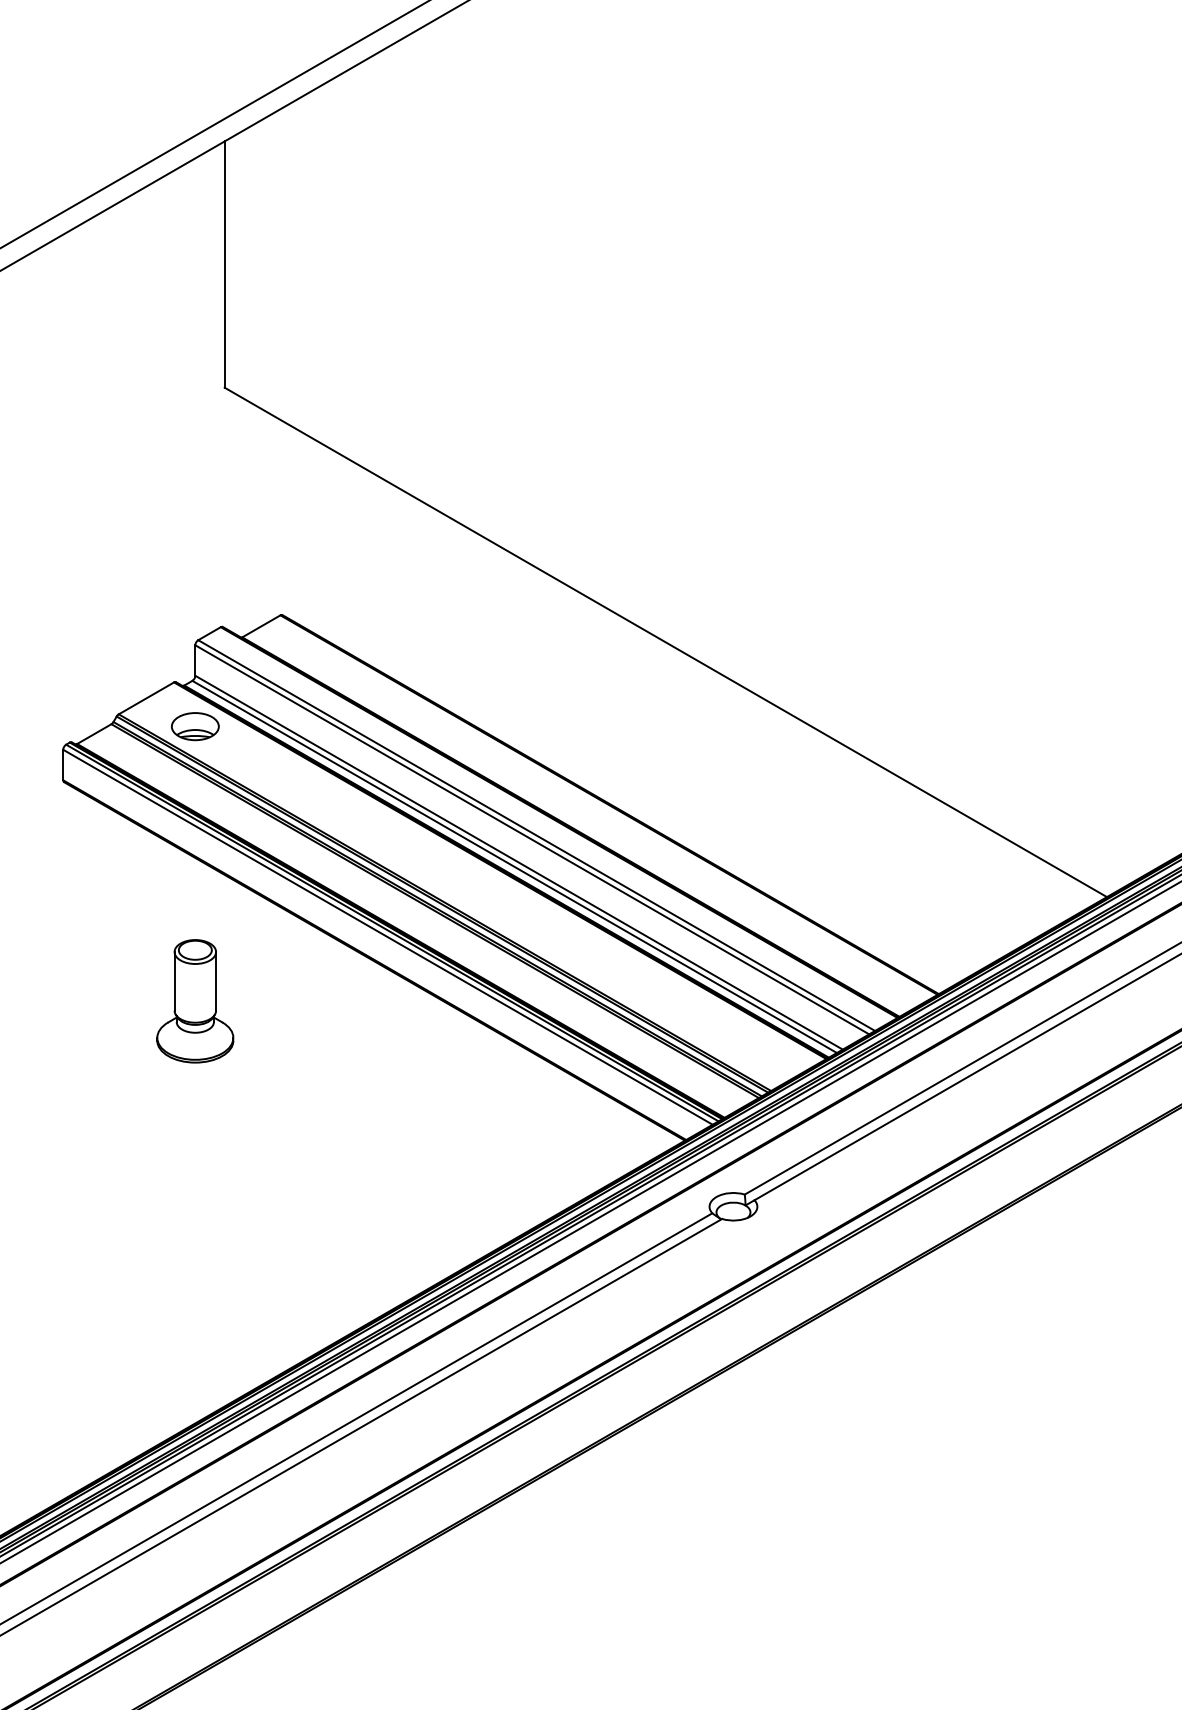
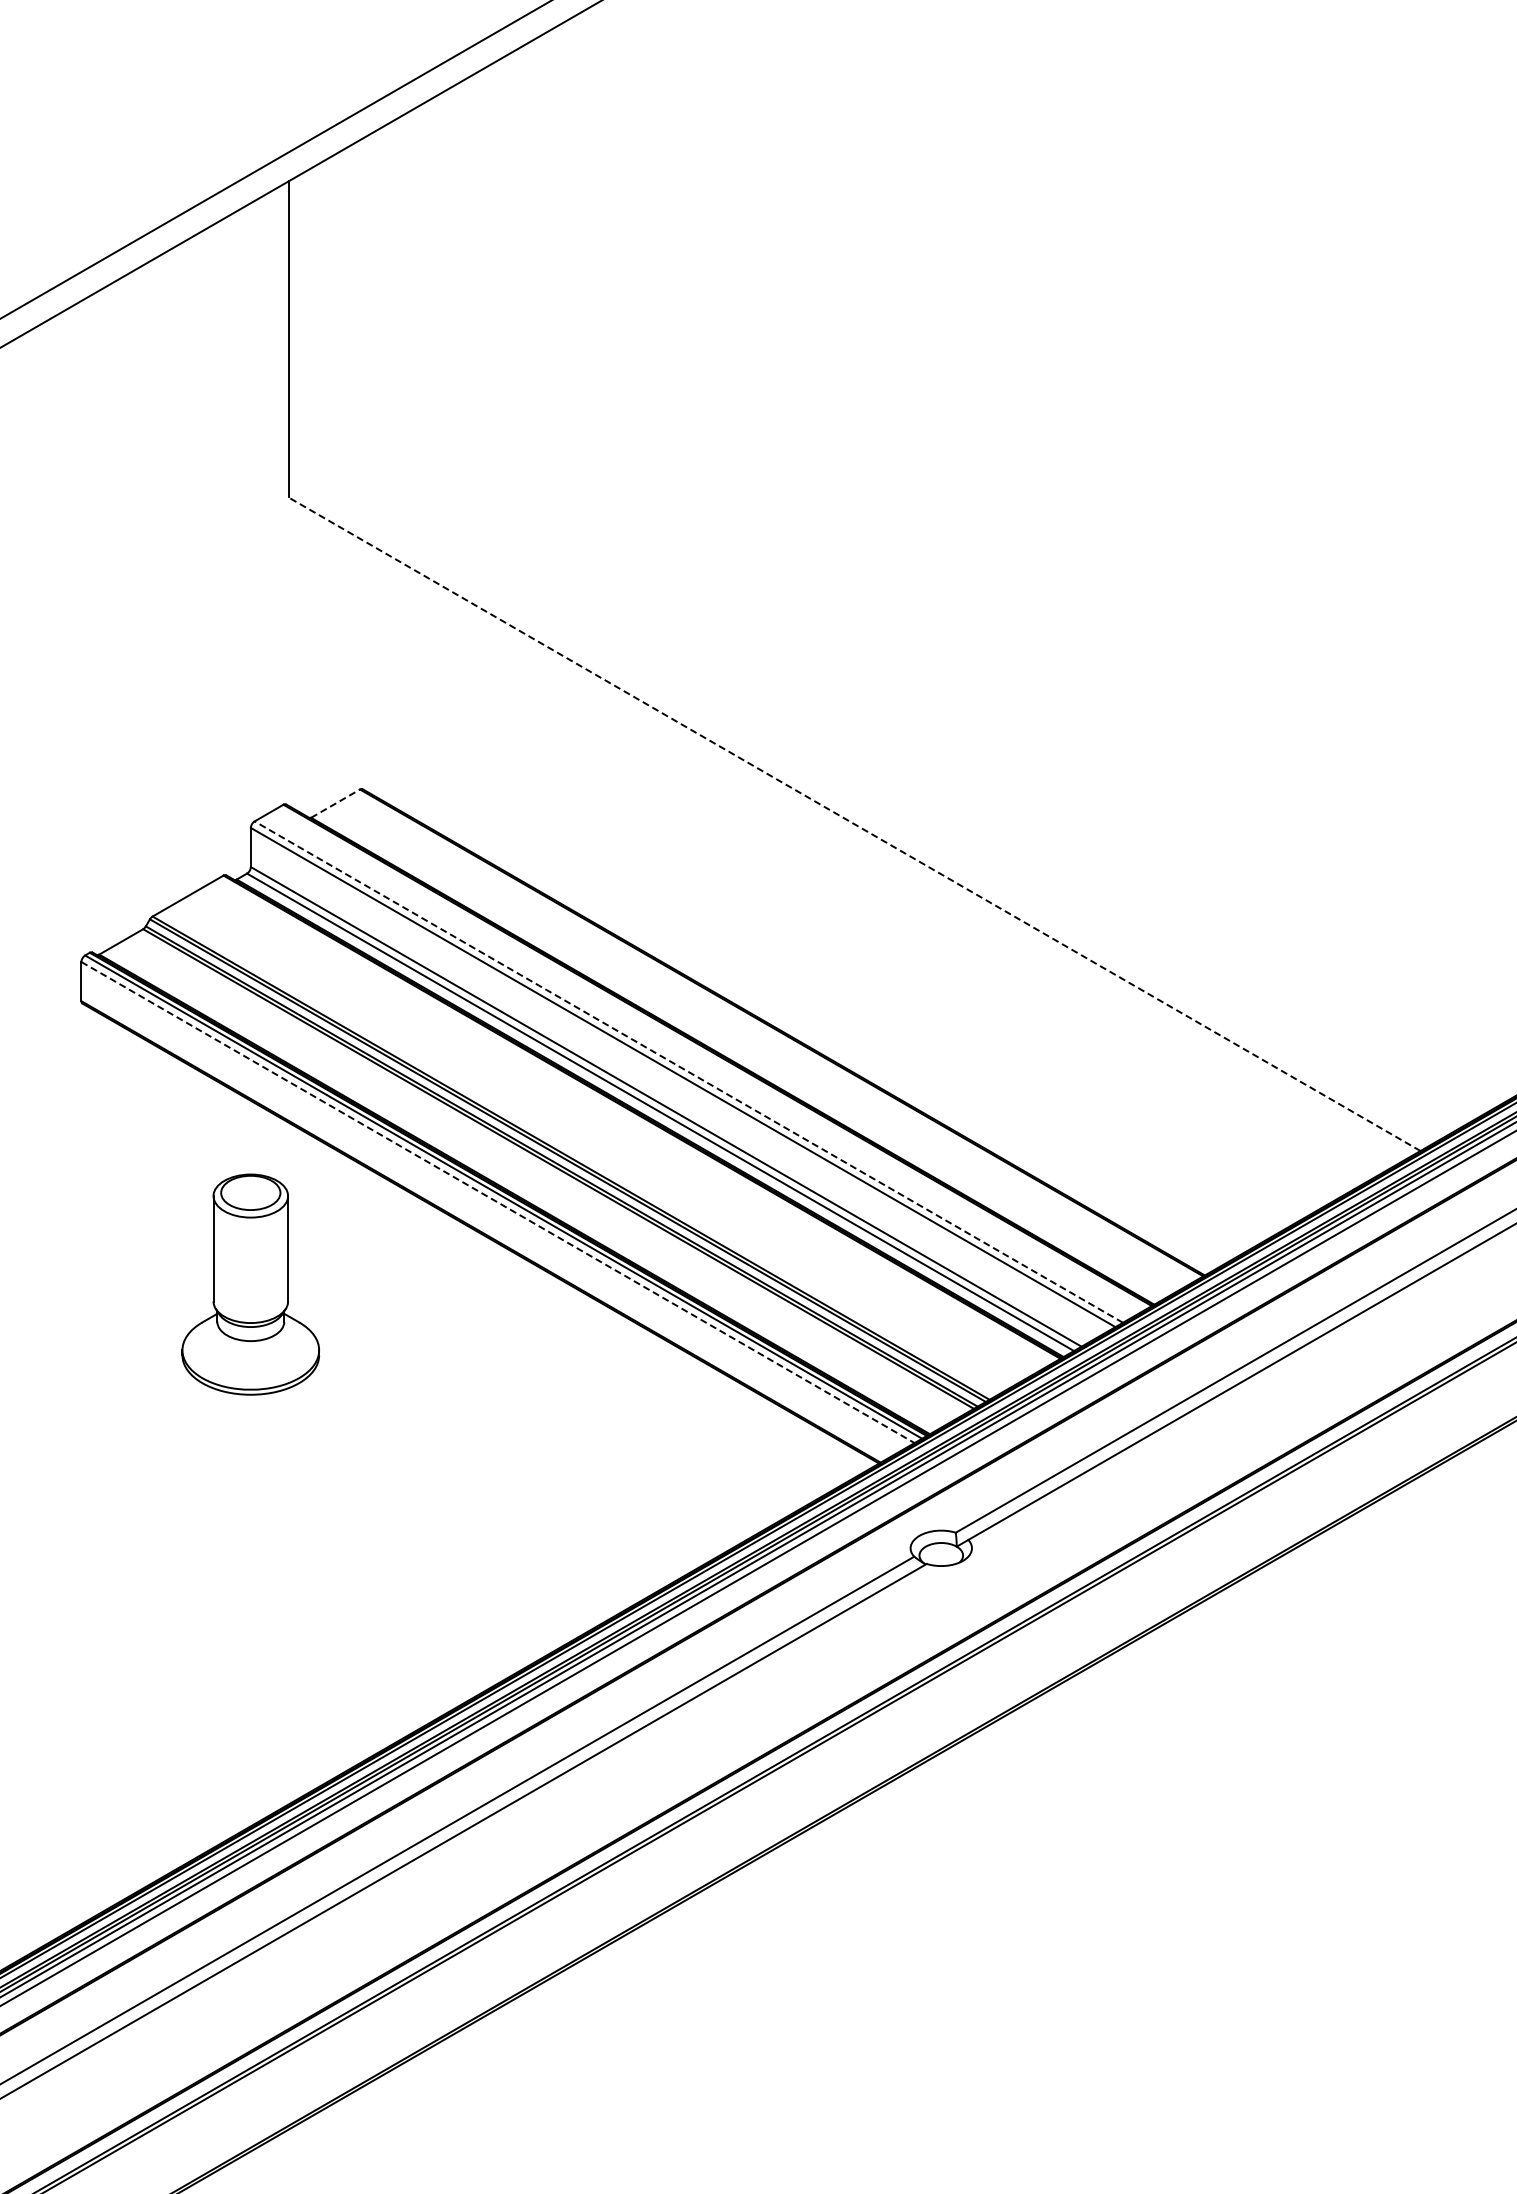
line: (262, 626) -> (336, 803), solid -> dashed
line: (665, 642) -> (854, 824), solid -> dashed
part: (195, 726) -> (250, 932), removed
line: (536, 835) -> (688, 1071), solid -> dashed
line: (388, 937) -> (498, 1202), solid -> dashed
part: (195, 1001) -> (250, 1284), size x1.4

